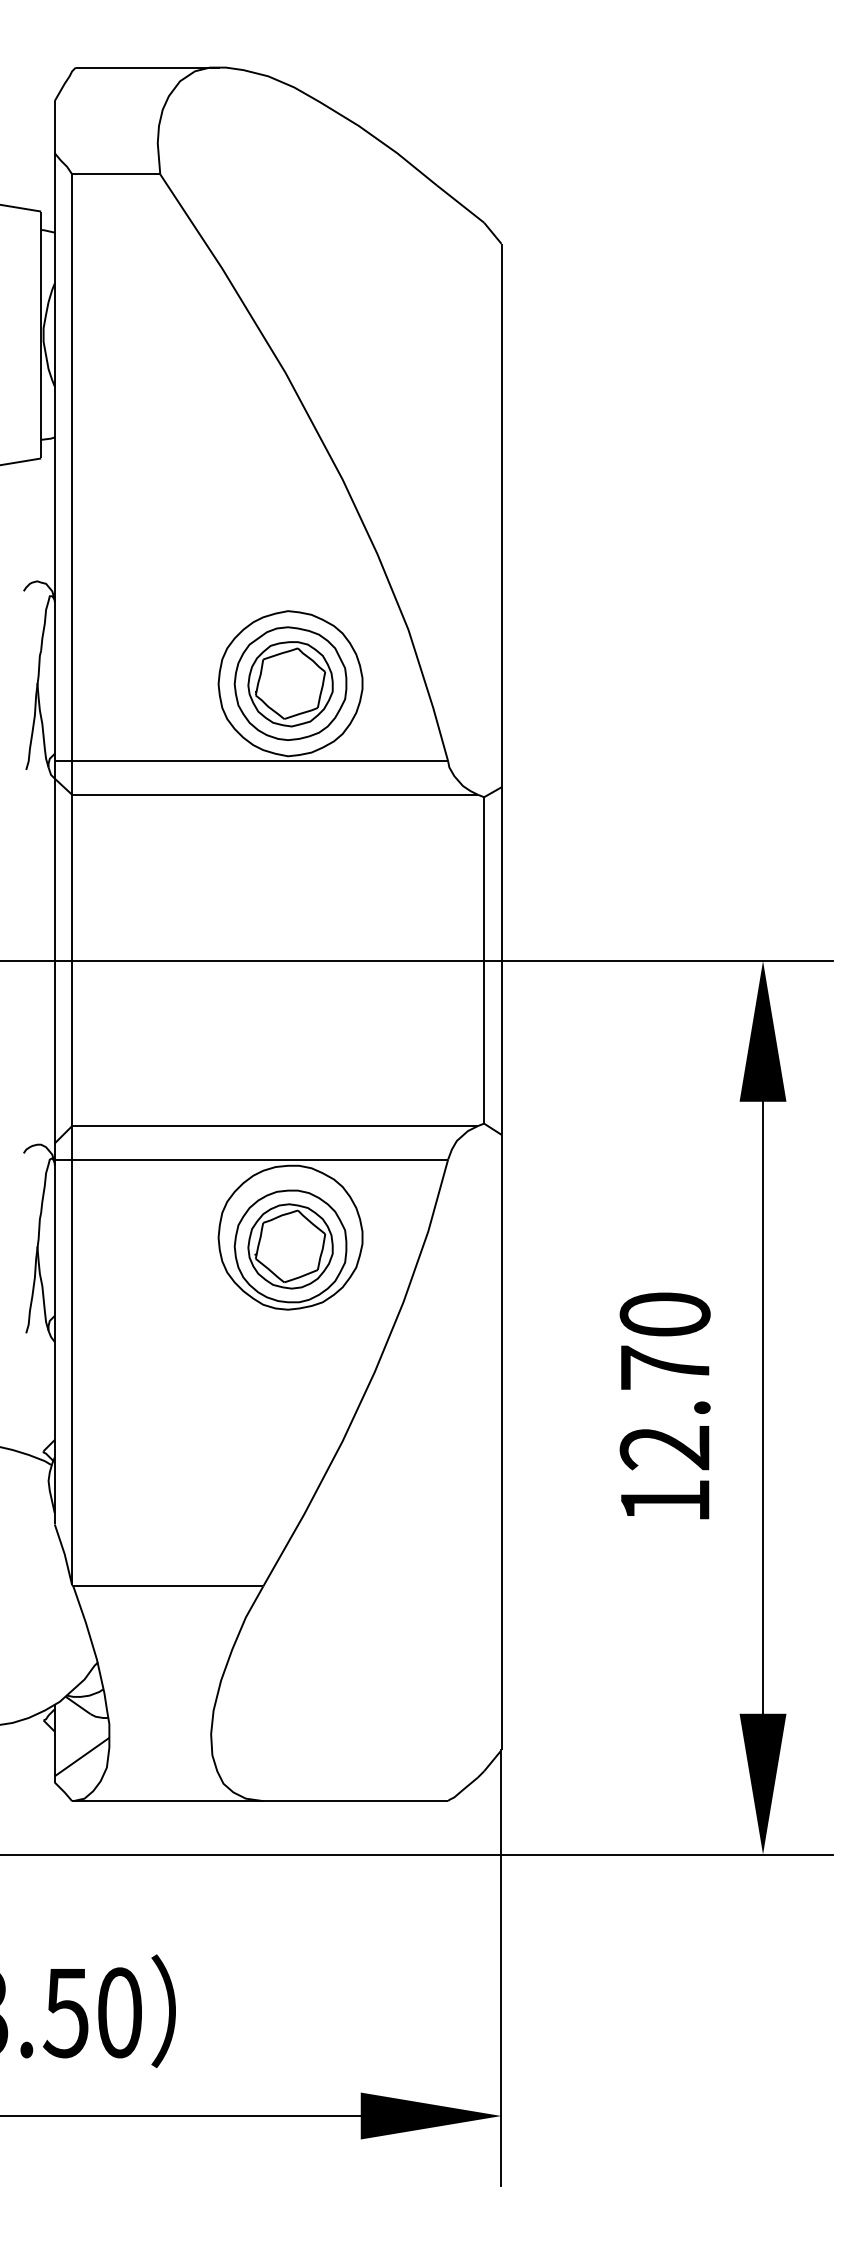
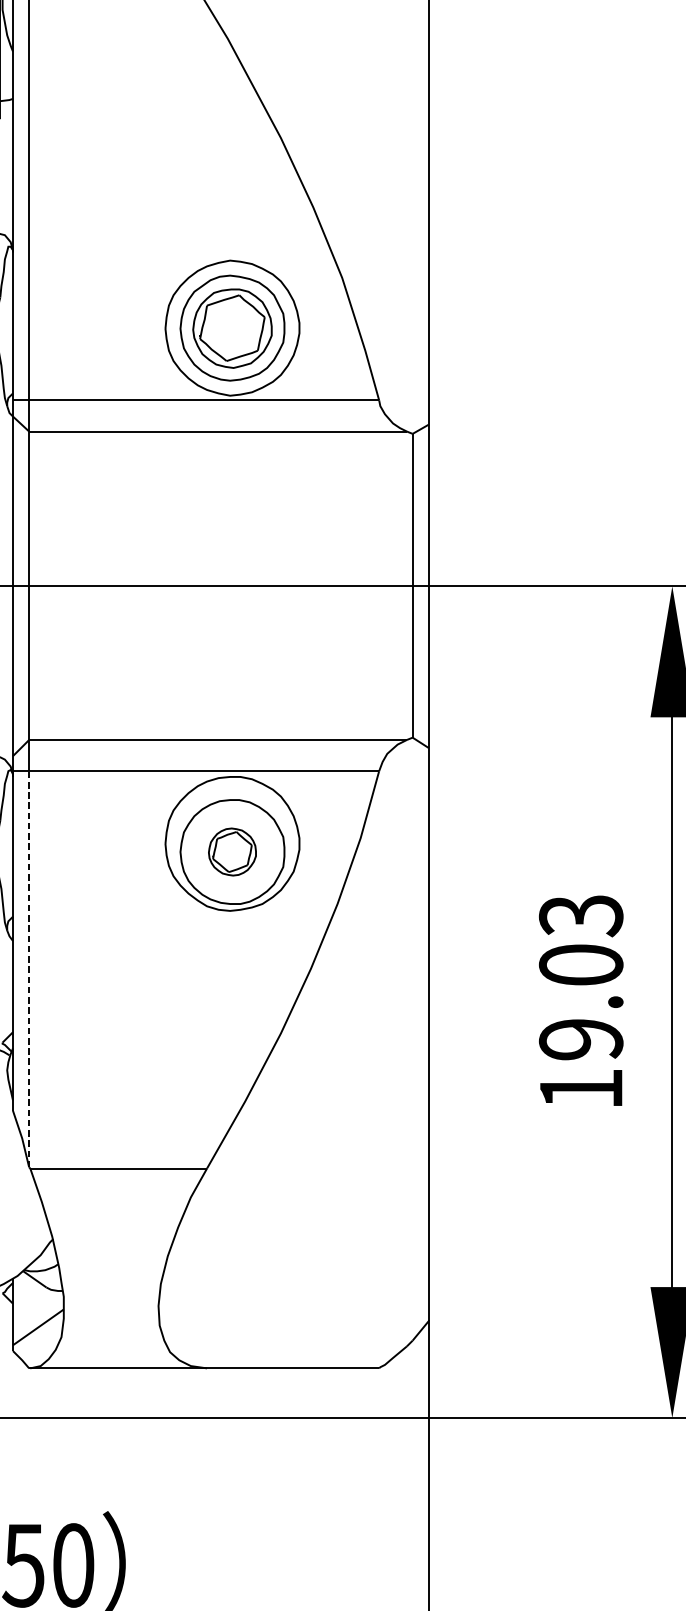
part: (290, 1246) -> (232, 852), size x0.6
line: (72, 1372) -> (29, 969), solid -> dashed
text: (664, 1381) -> (580, 977), 12.70 -> 19.03

